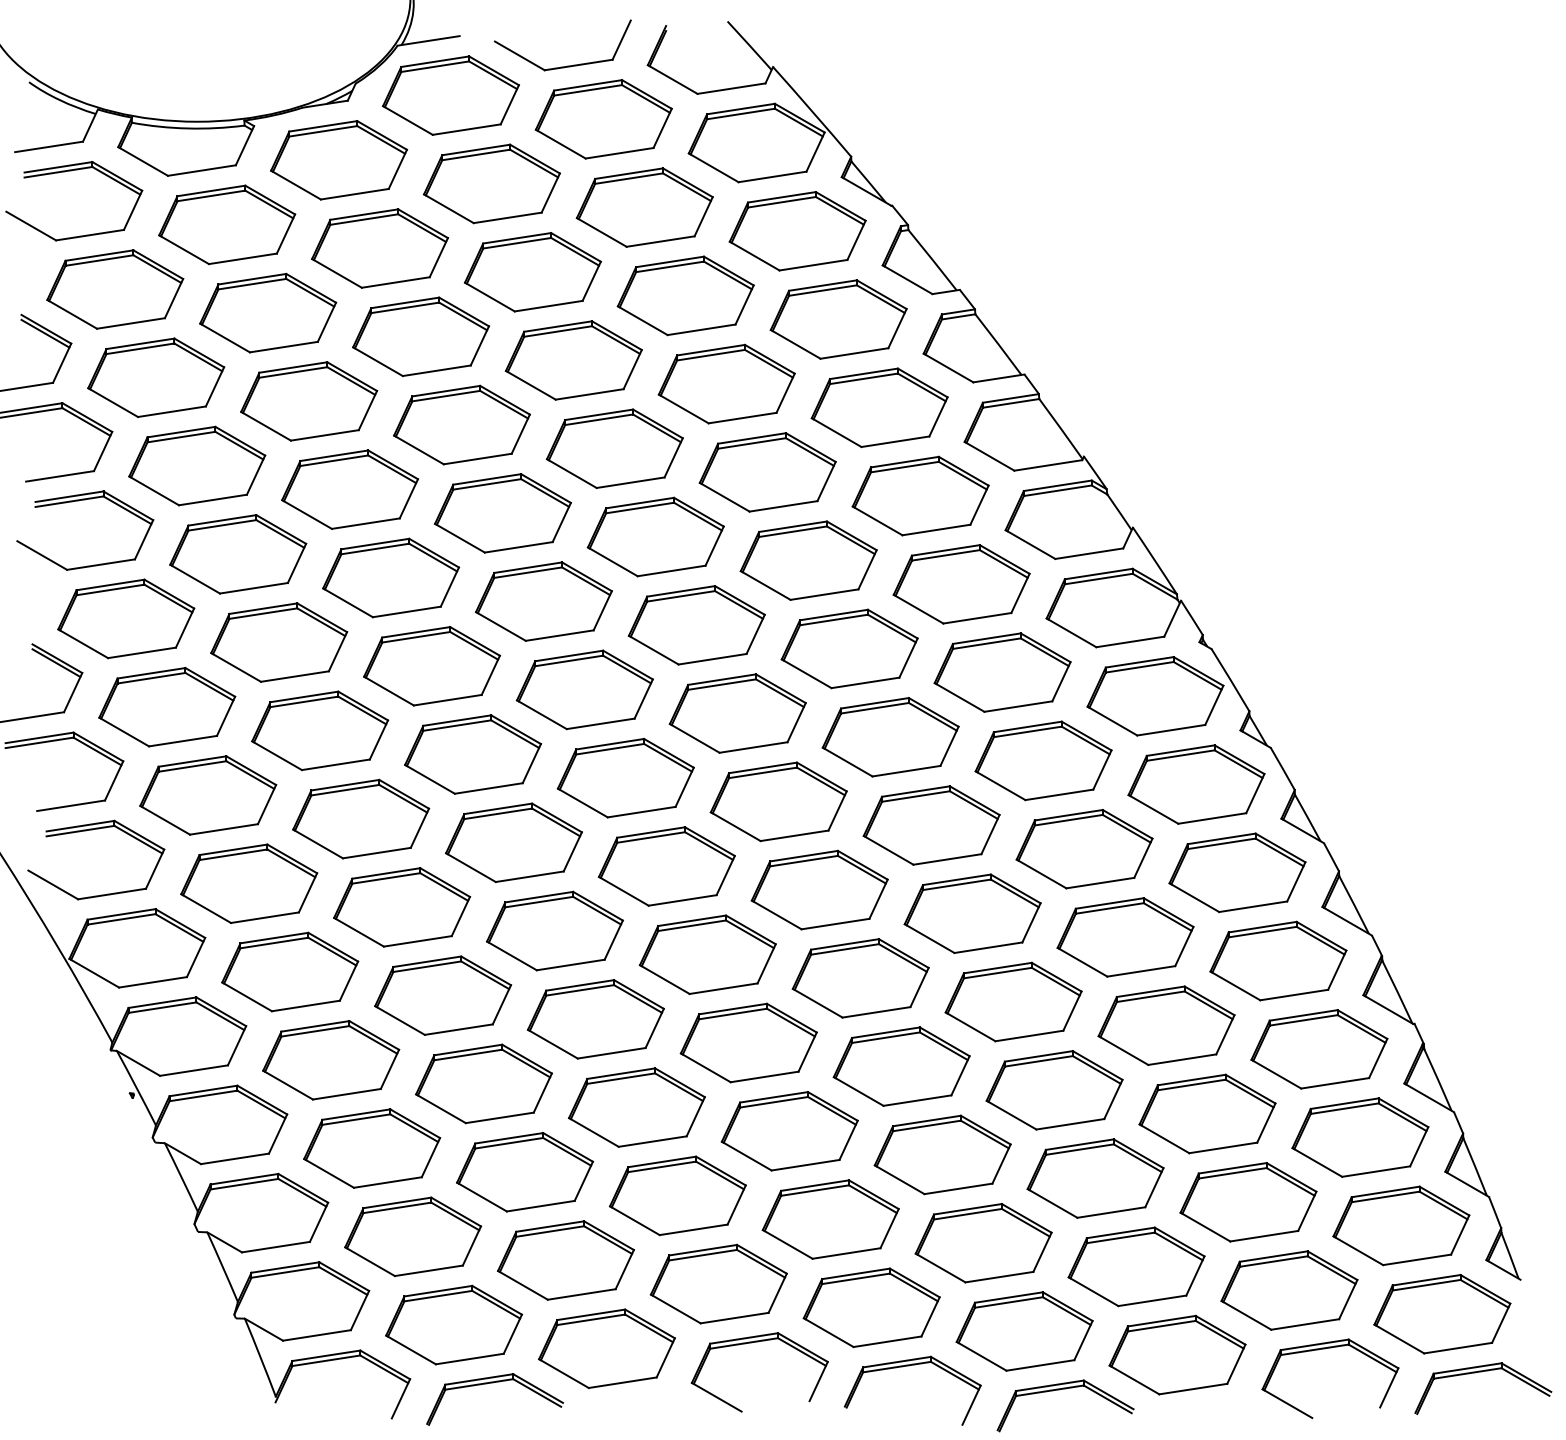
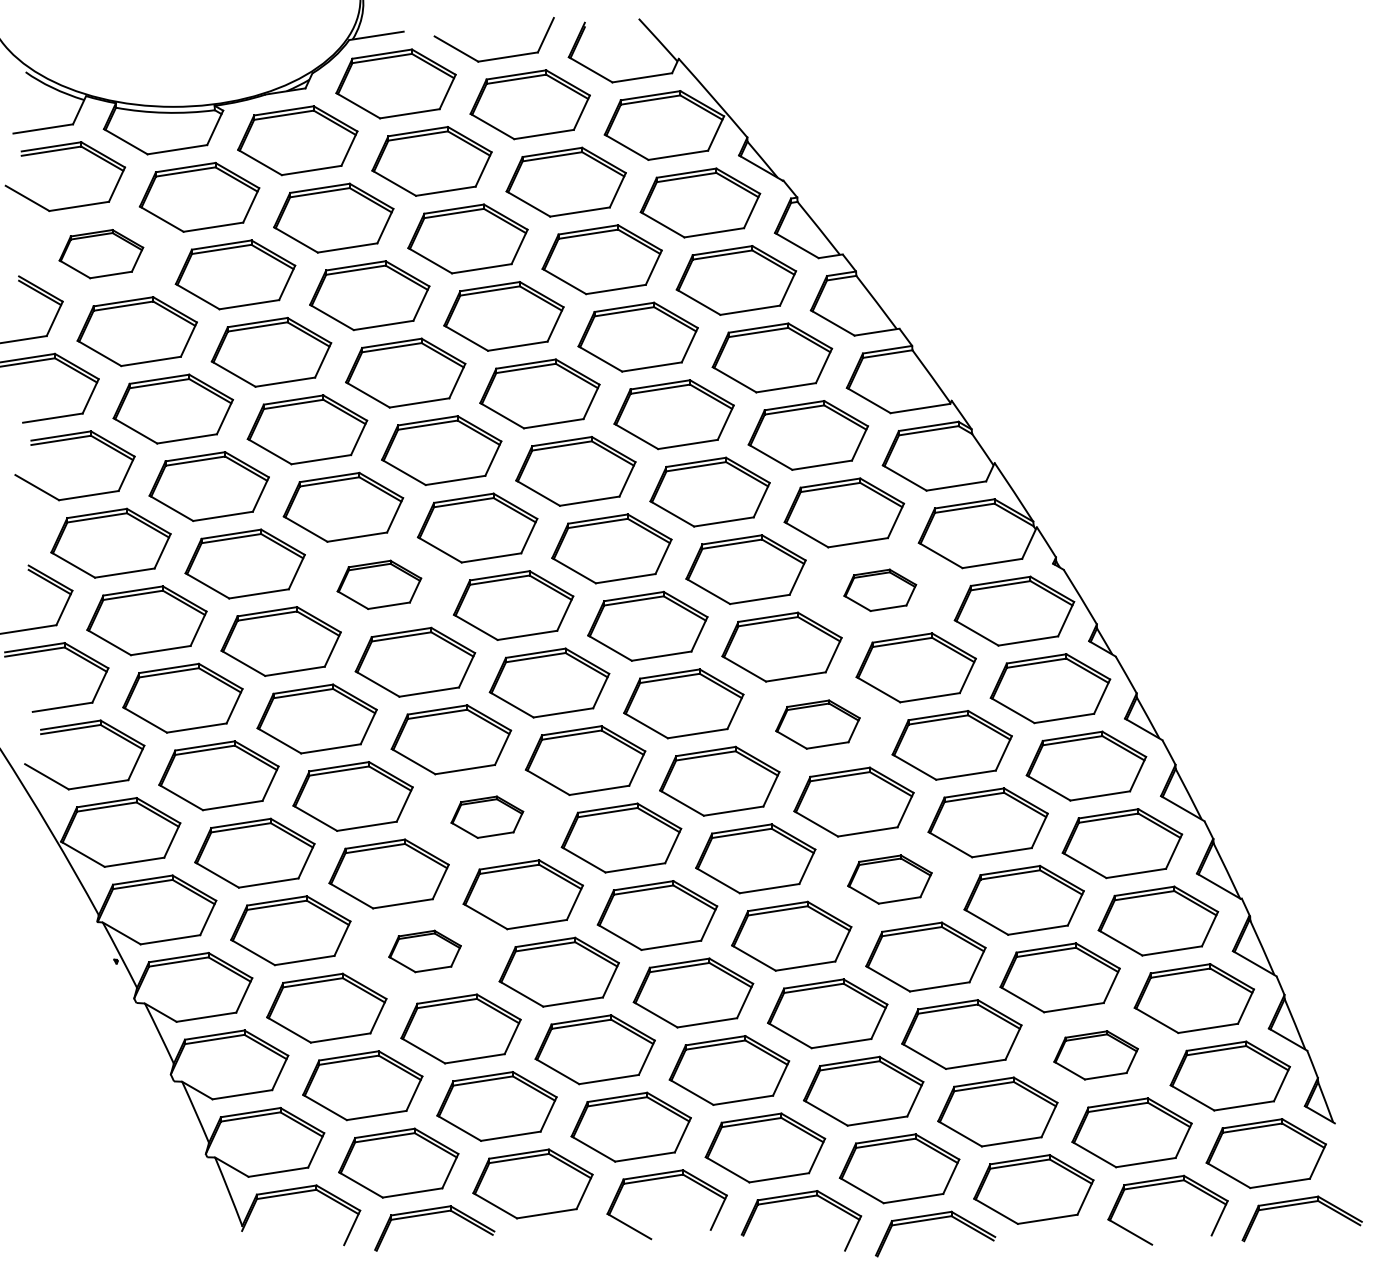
part: (115, 289) -> (101, 254), size x0.7
part: (431, 666) -> (378, 585), size x0.7
part: (1002, 672) -> (880, 590), size x0.6
part: (931, 825) -> (817, 724), size x0.7
part: (554, 930) -> (486, 816), size x0.6
part: (1013, 1001) -> (889, 879), size x0.7
part: (483, 1083) -> (424, 951), size x0.6
part: (1248, 1202) -> (1096, 1055), size x0.7

